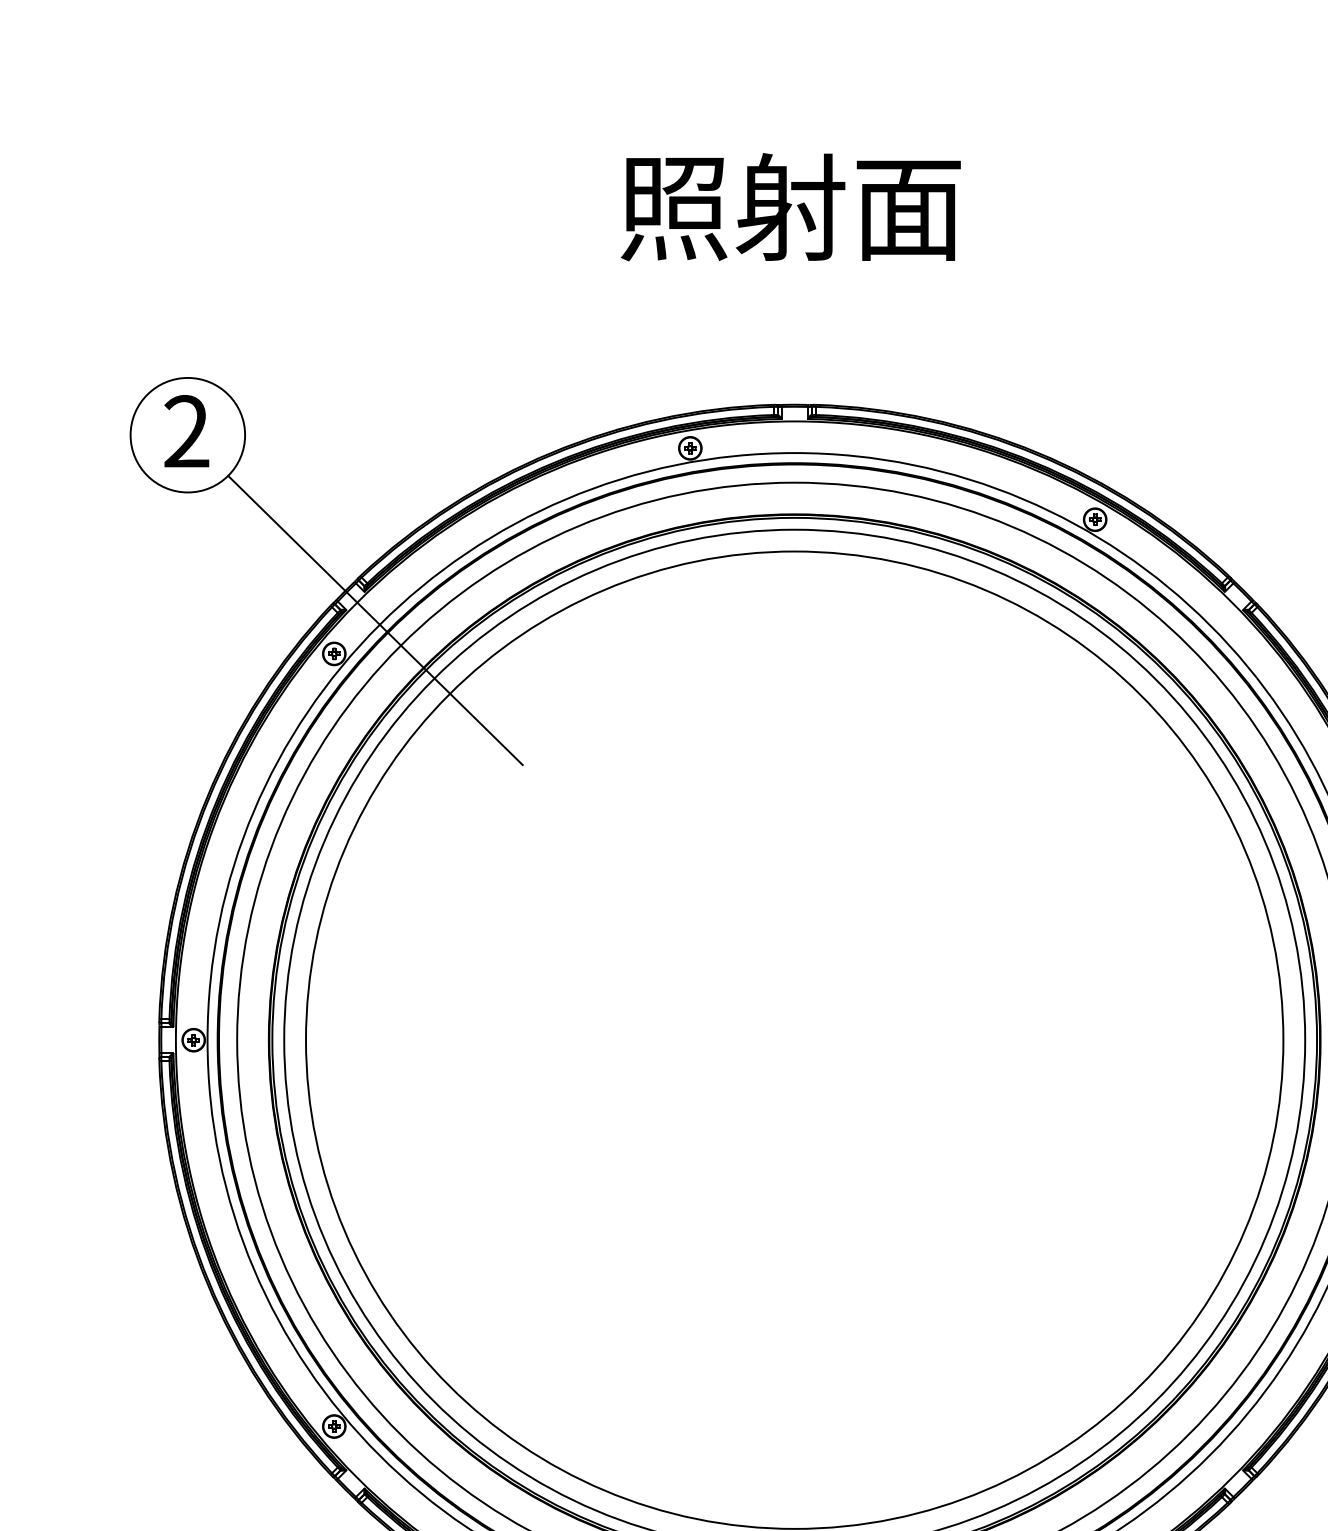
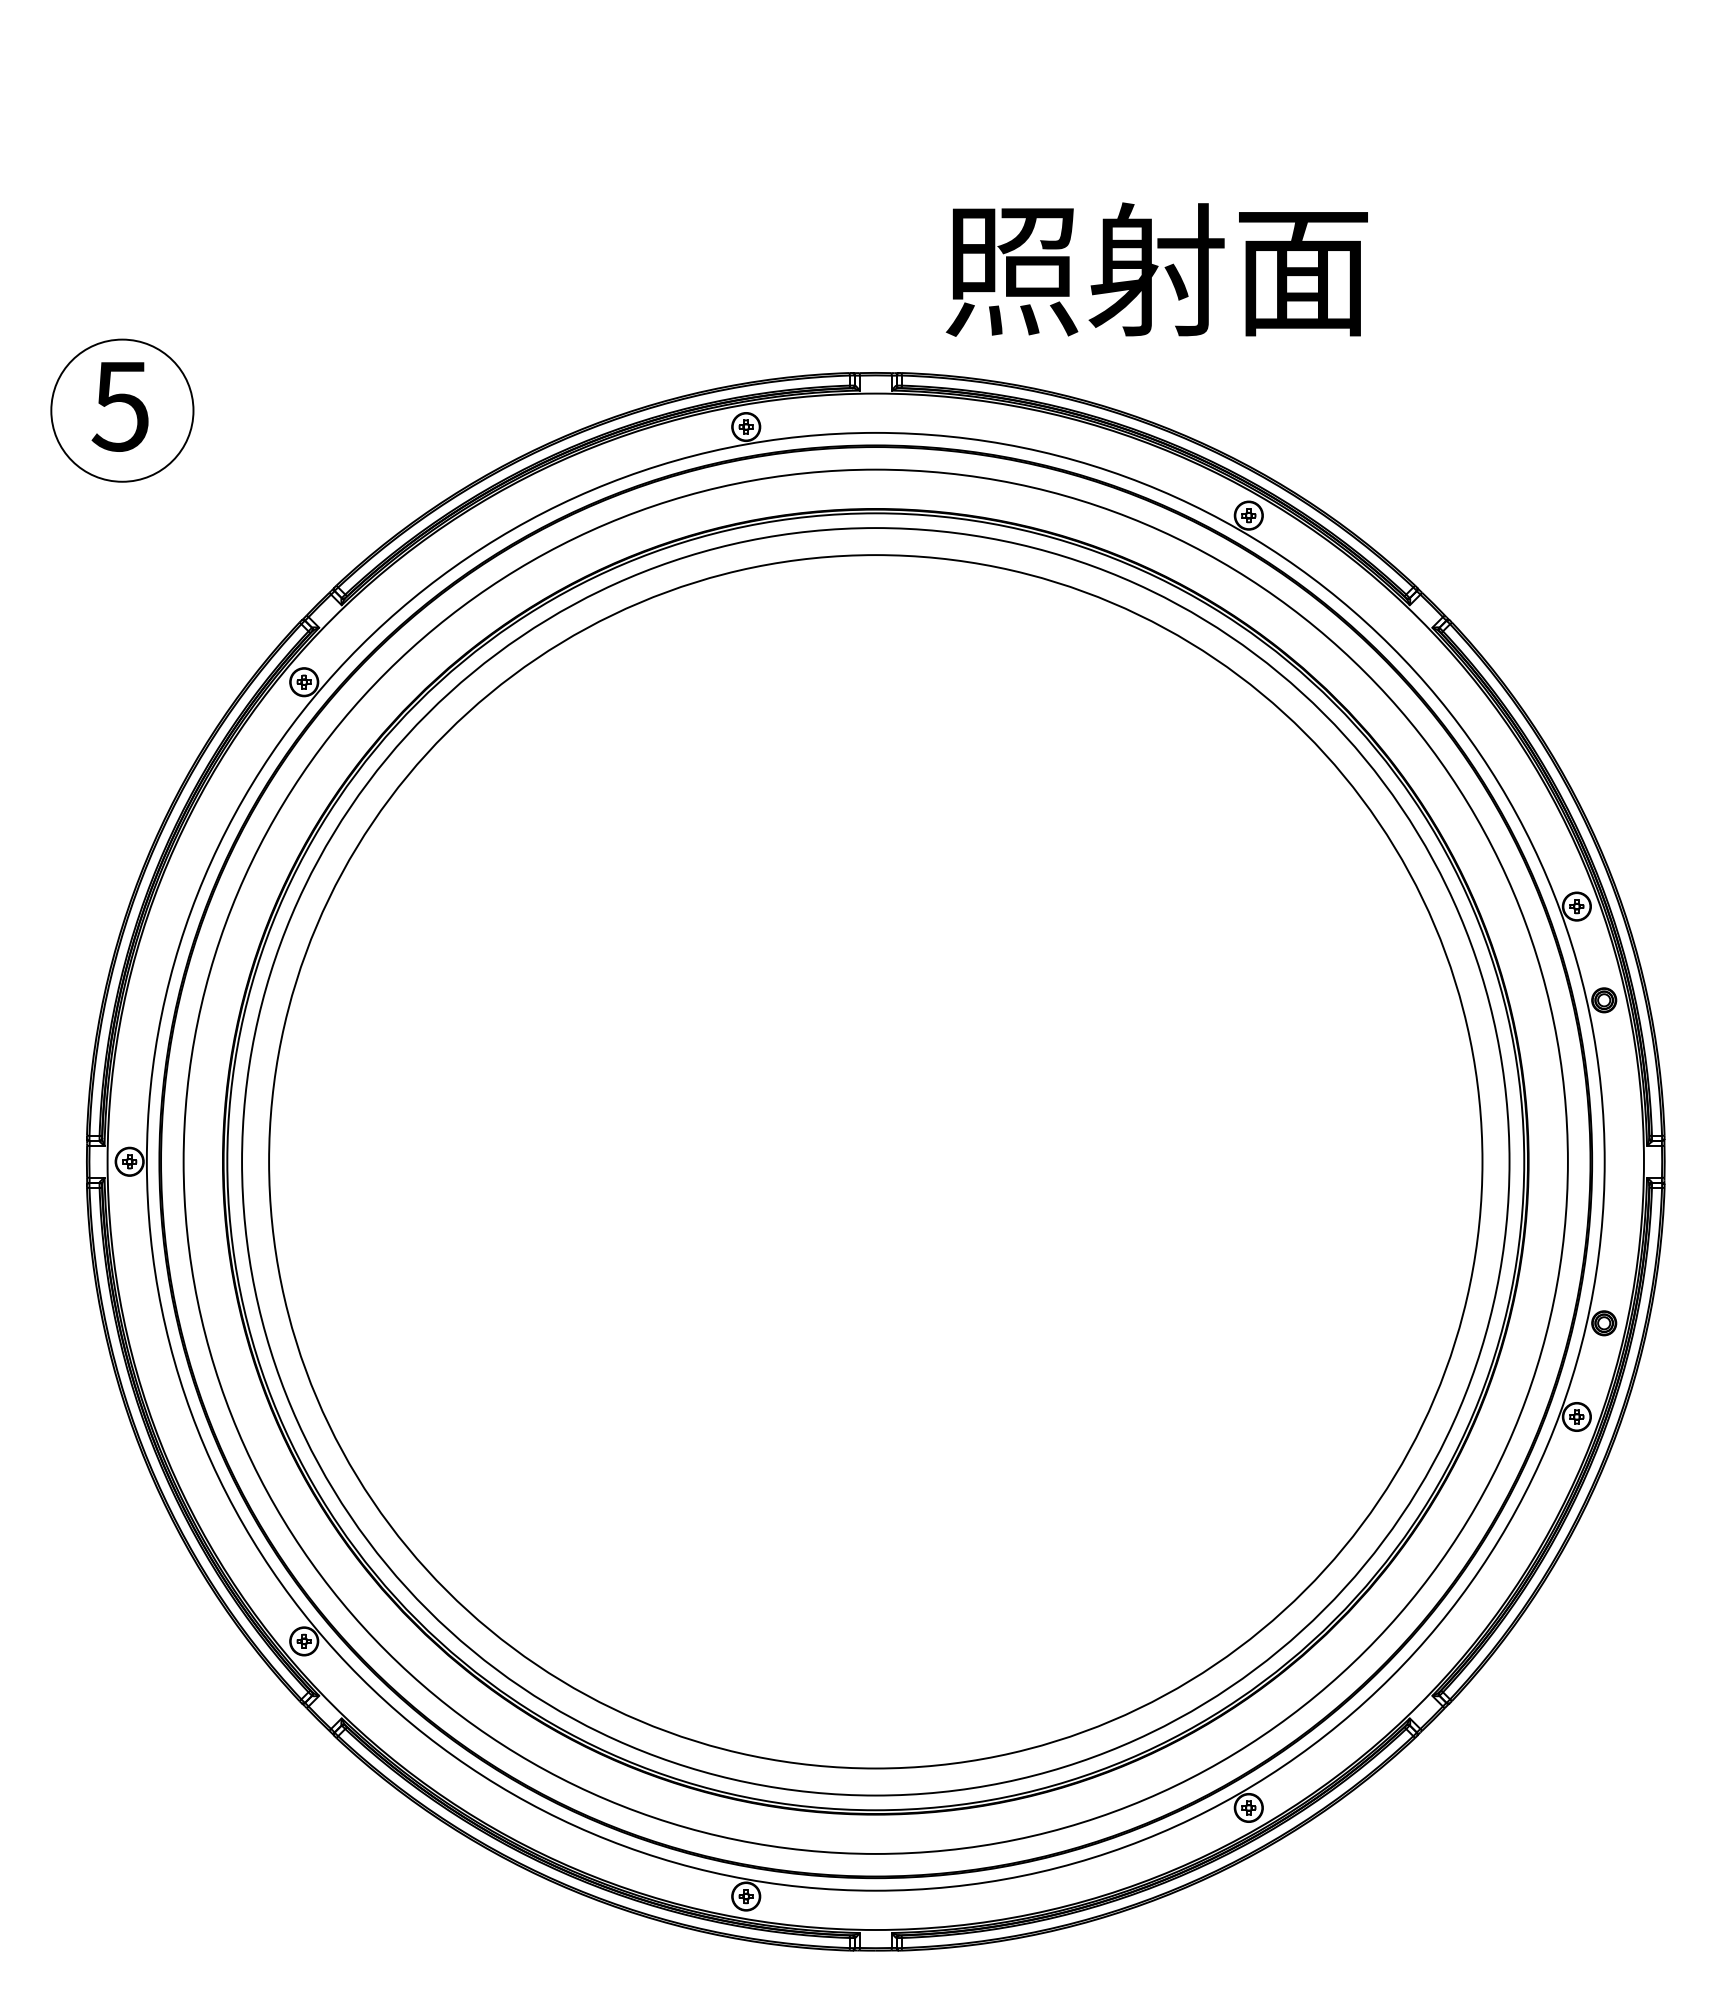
text: (790, 207) -> (1156, 269), moved
text: (185, 431) -> (119, 405), 2 -> 5
line: (375, 620) -> (355, 640), removed

